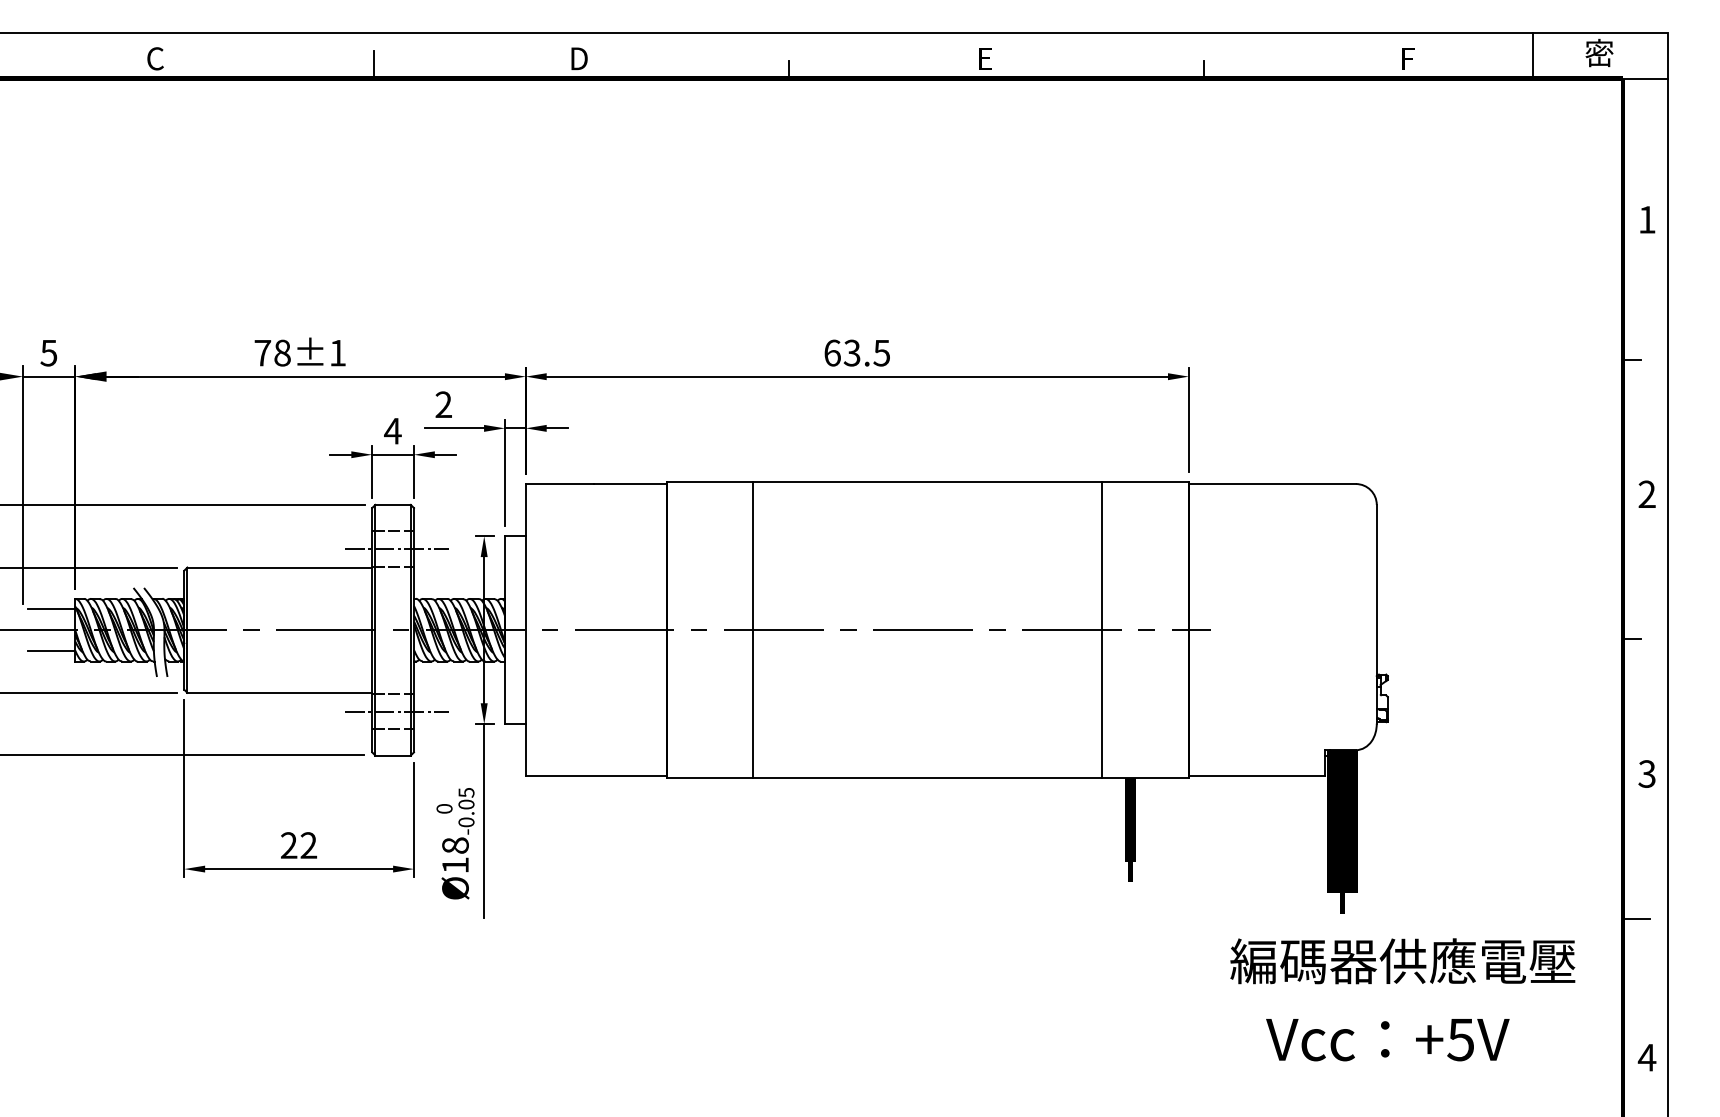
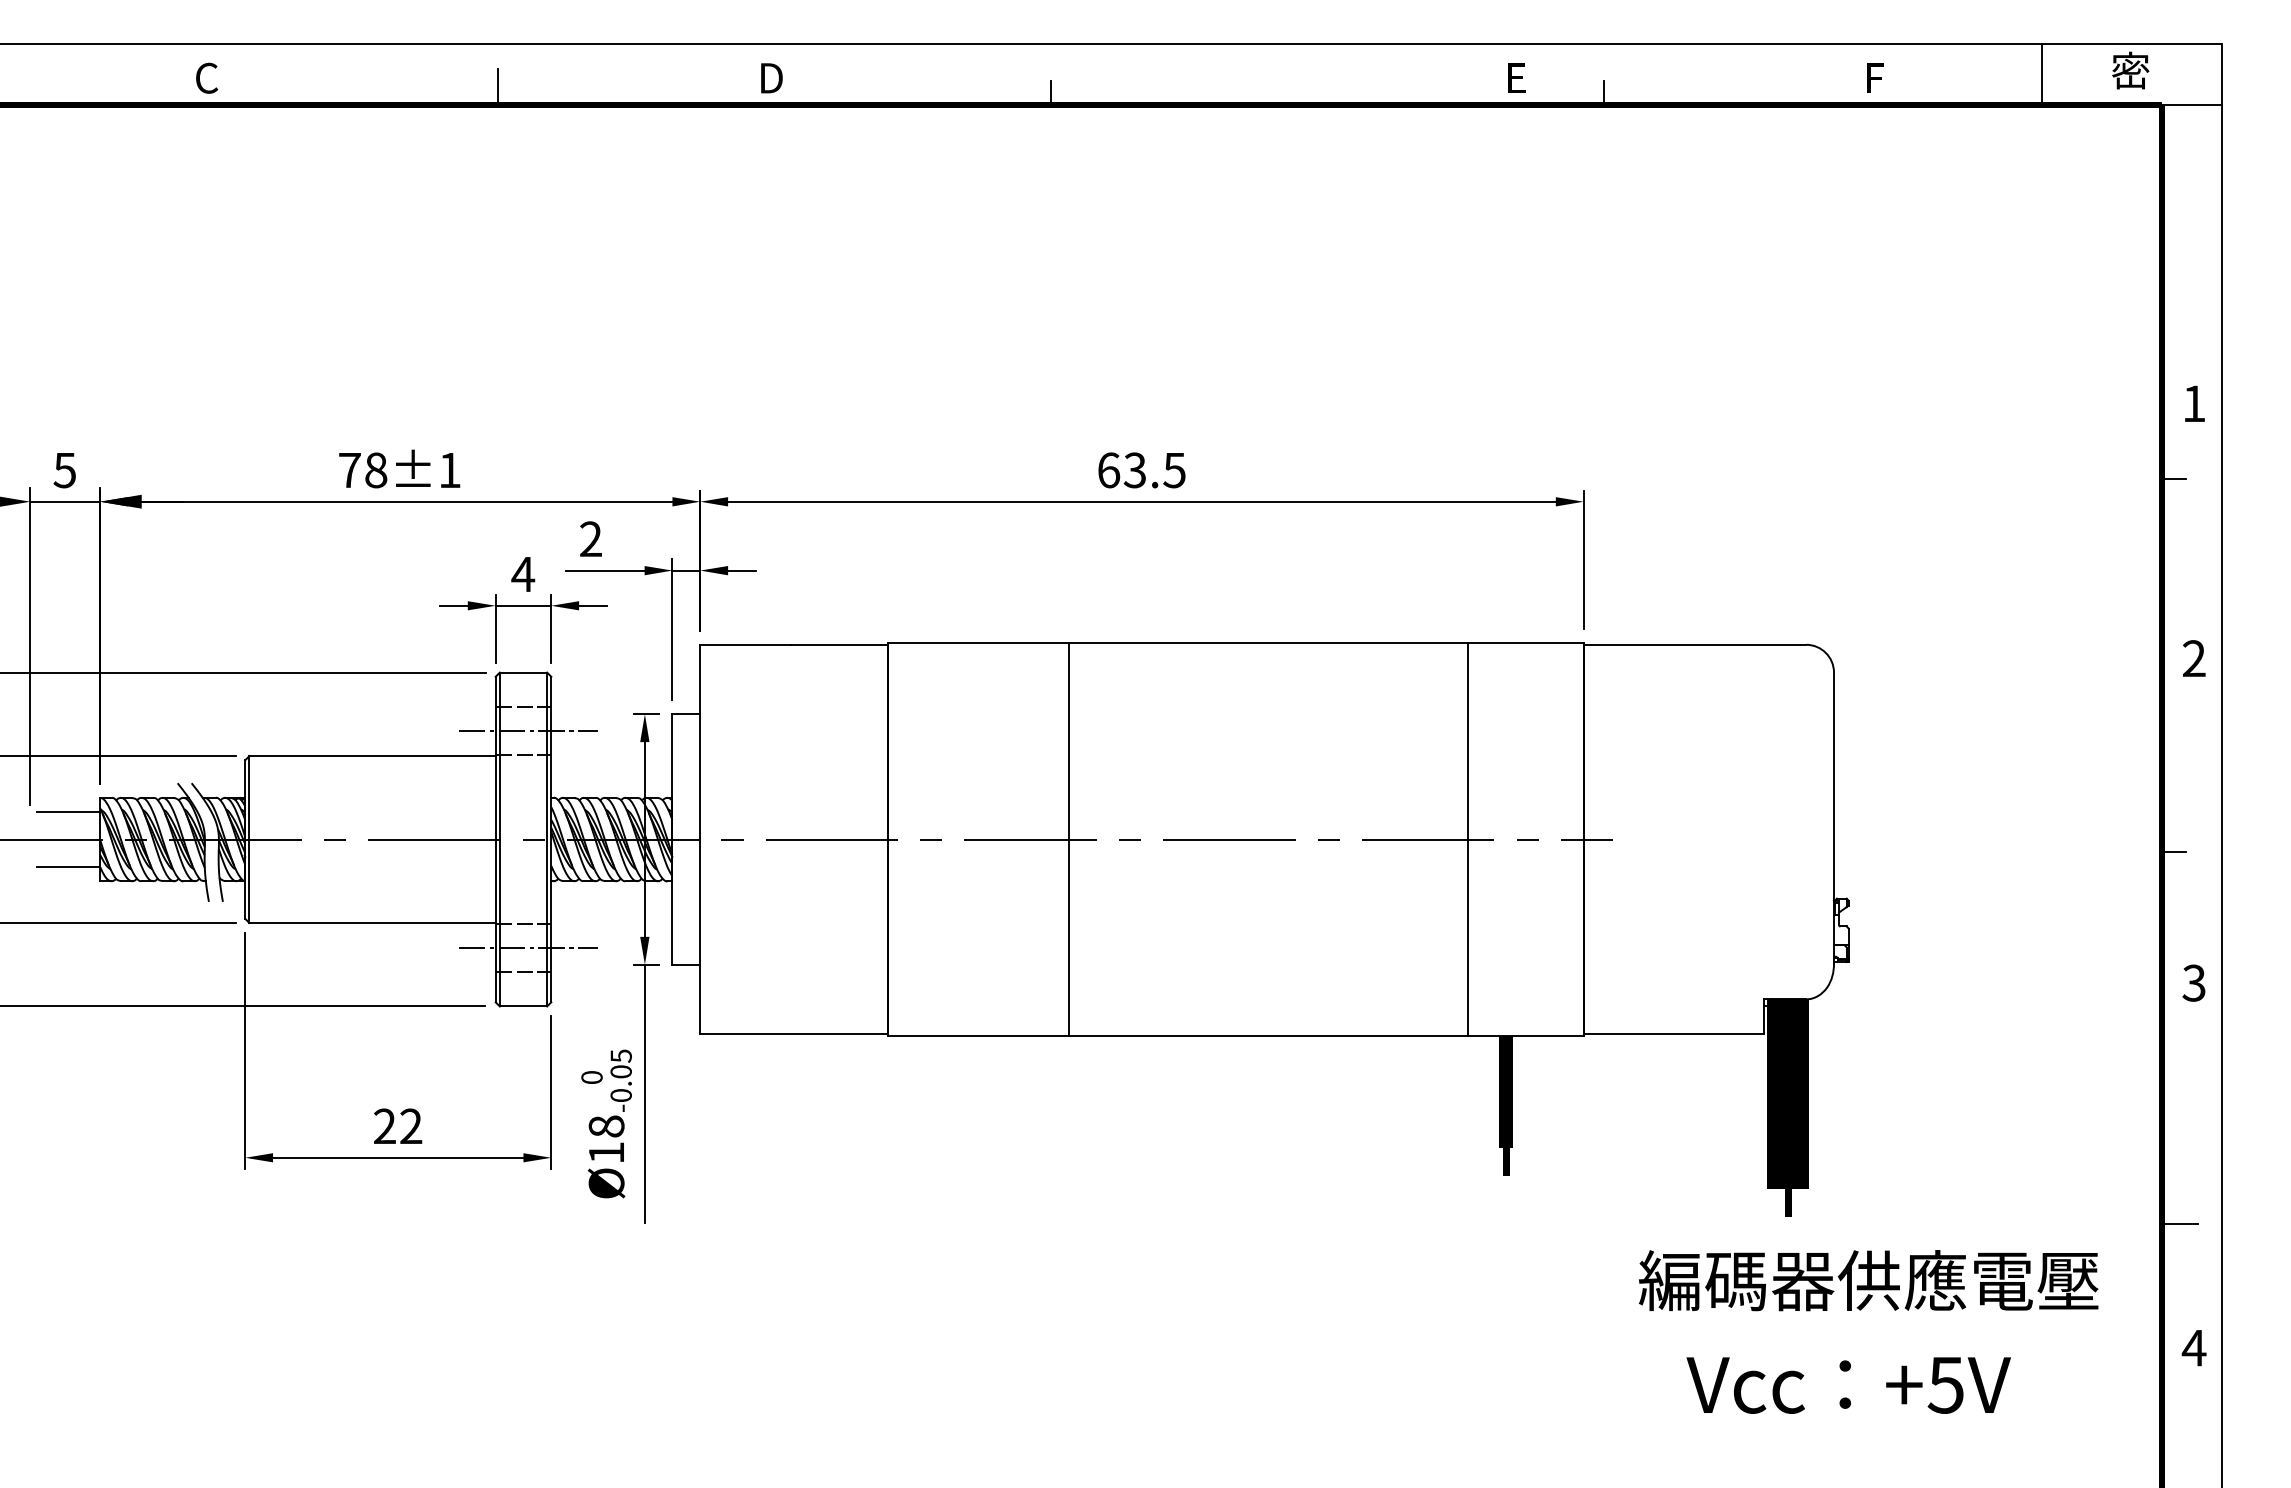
text: (985, 58) -> (1516, 77), moved
text: (1647, 219) -> (2194, 403), moved
line: (753, 630) -> (1068, 839), moved
text: (1646, 773) -> (2193, 982), moved
text: (1646, 1058) -> (2193, 1348), moved

